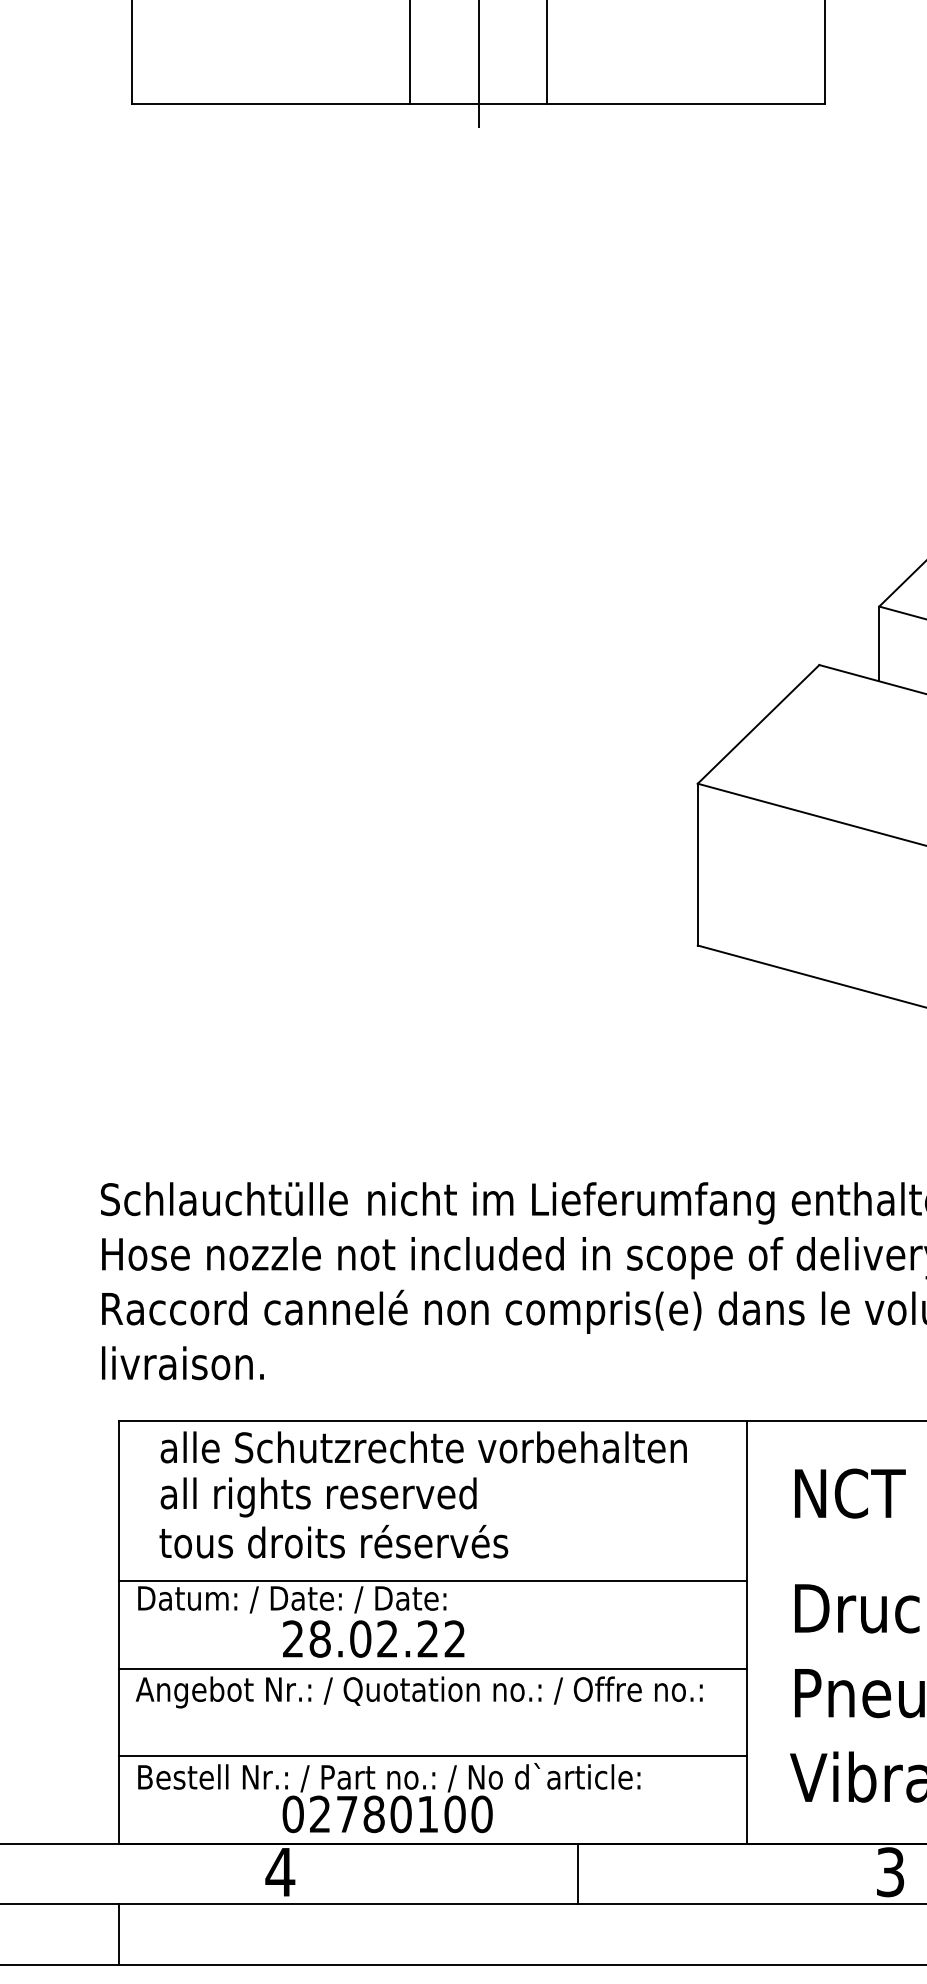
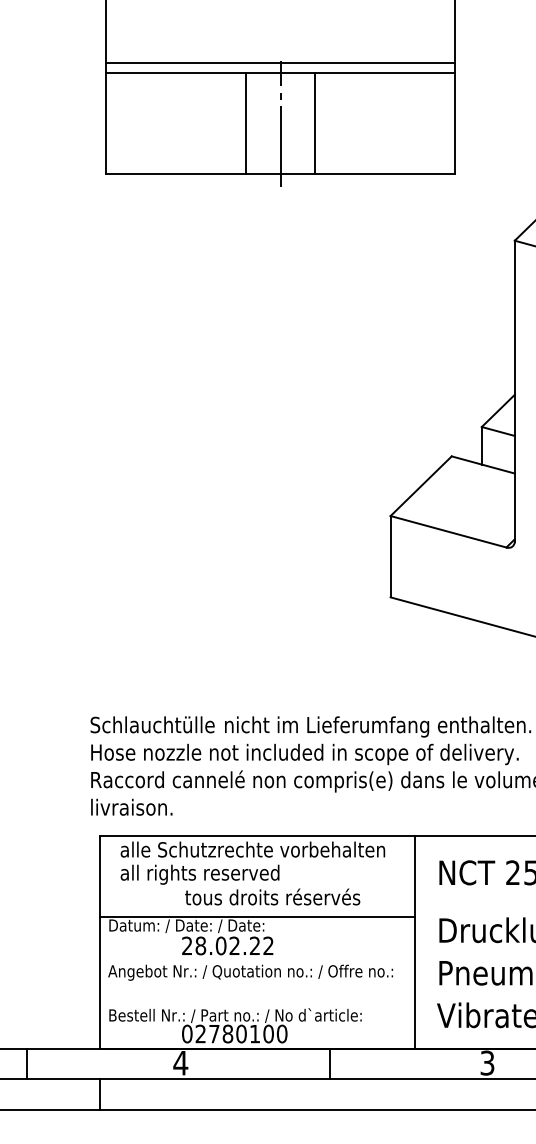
text: (333, 1540) -> (272, 896), moved
line: (432, 1668) -> (257, 960), removed
line: (432, 1755) -> (257, 1004), removed

